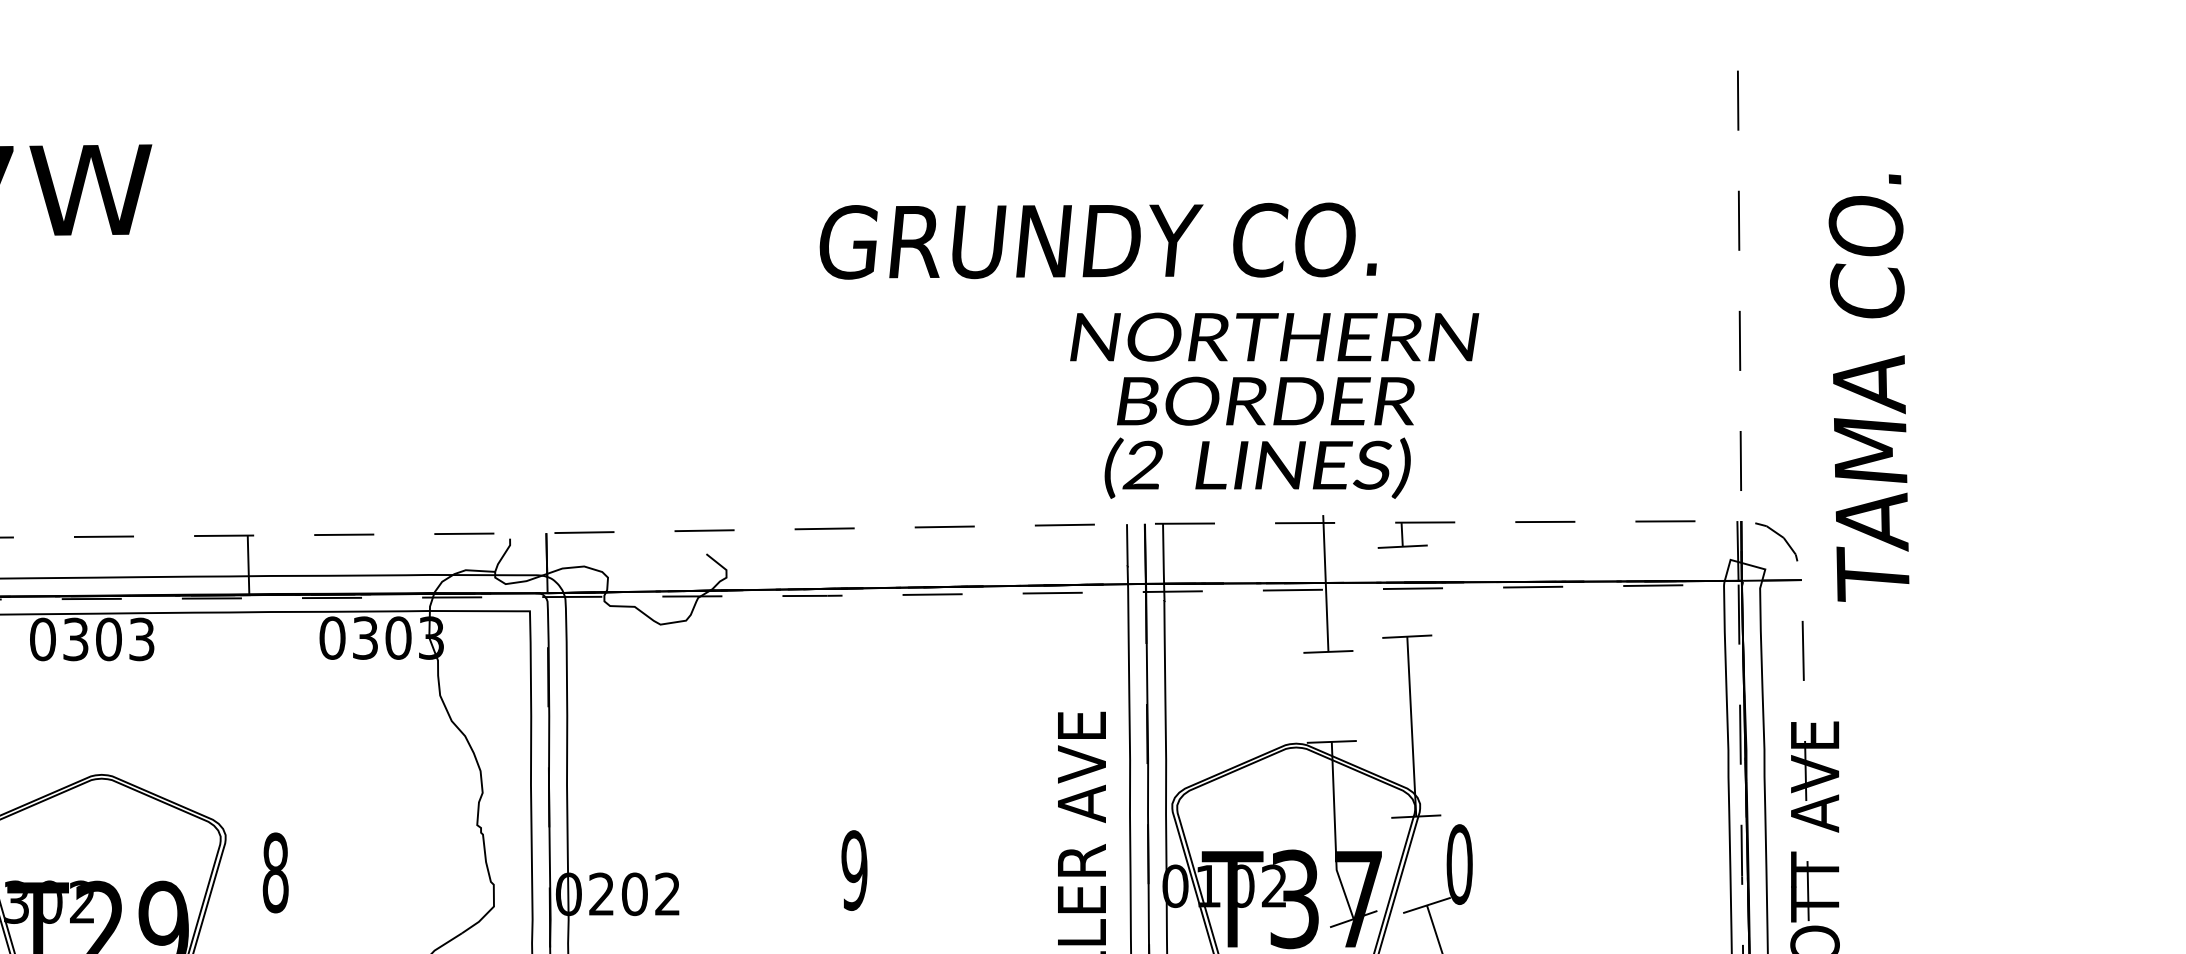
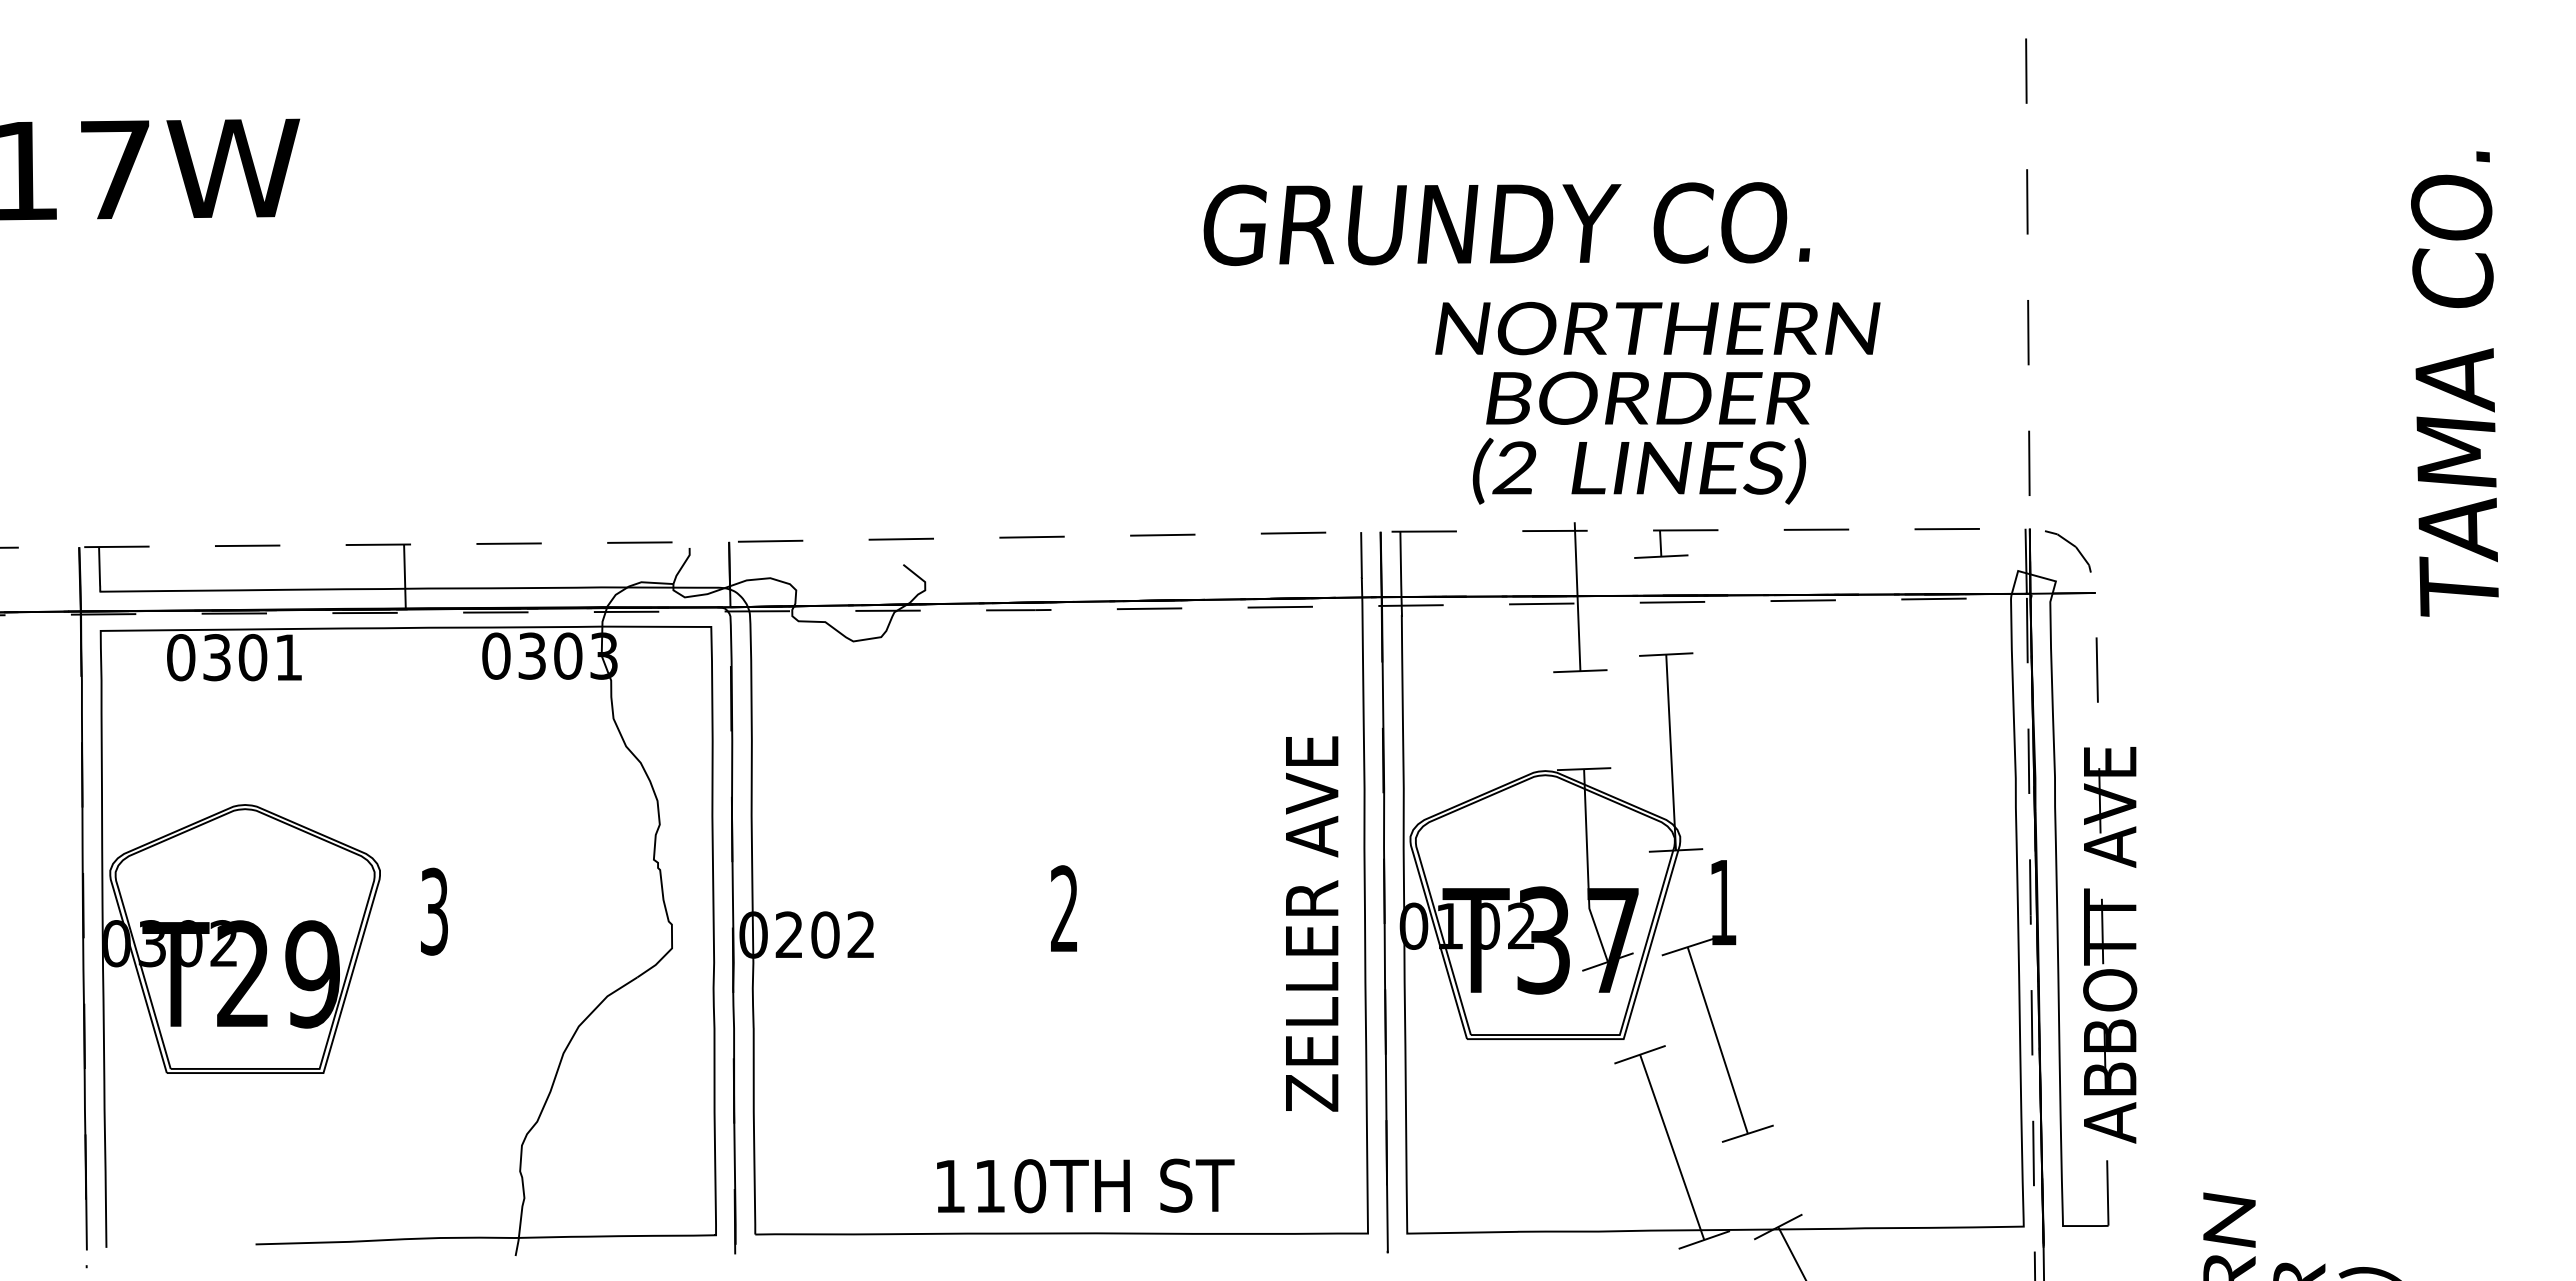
text: (1097, 240) -> (1506, 223), moved
text: (1868, 387) -> (2454, 383), moved
text: (1274, 406) -> (1657, 403), moved
text: (141, 639) -> (288, 657), 0303 -> 0301
text: (1459, 864) -> (1723, 902), 0 -> 1
text: (854, 870) -> (1064, 909), 9 -> 2
text: (275, 872) -> (434, 911), 8 -> 3

